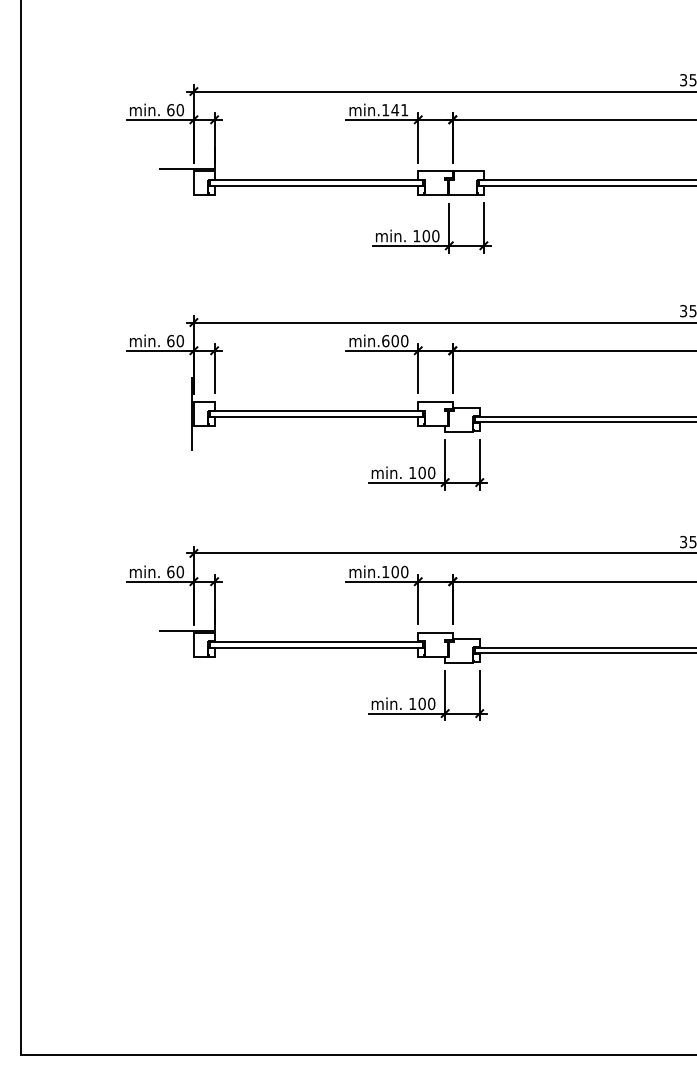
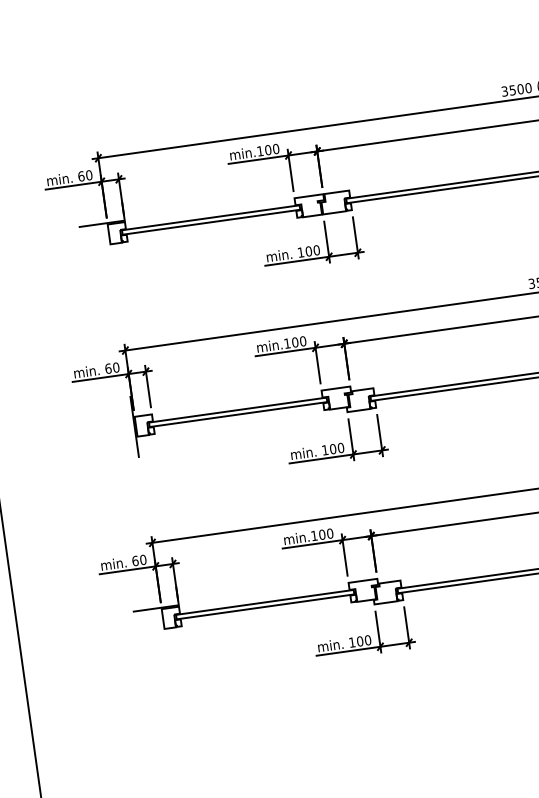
text: (399, 110) -> (271, 149), min.141 -> min.100
text: (385, 340) -> (287, 343), min.600 -> min.100

